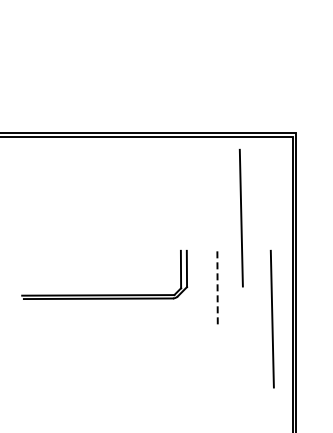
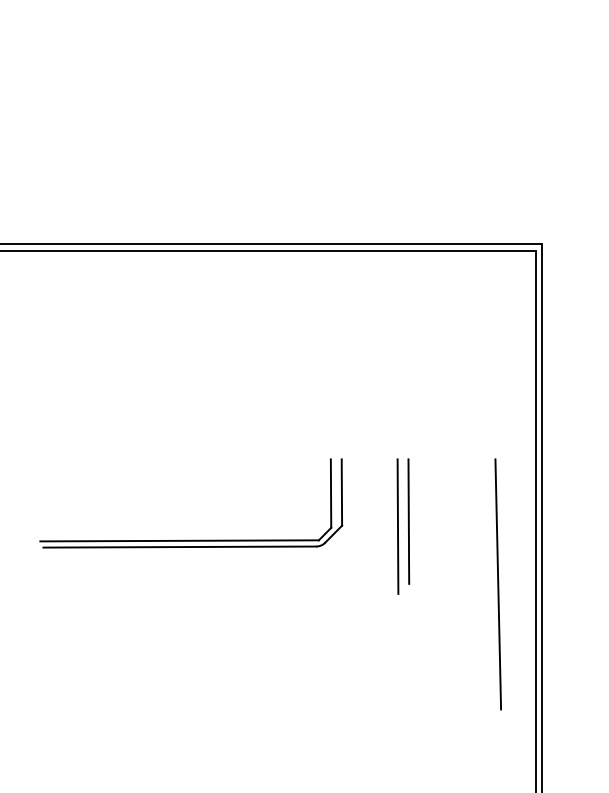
line: (240, 218) -> (439, 400), removed
line: (223, 284) -> (408, 520), added
line: (217, 287) -> (397, 526), dashed -> solid

